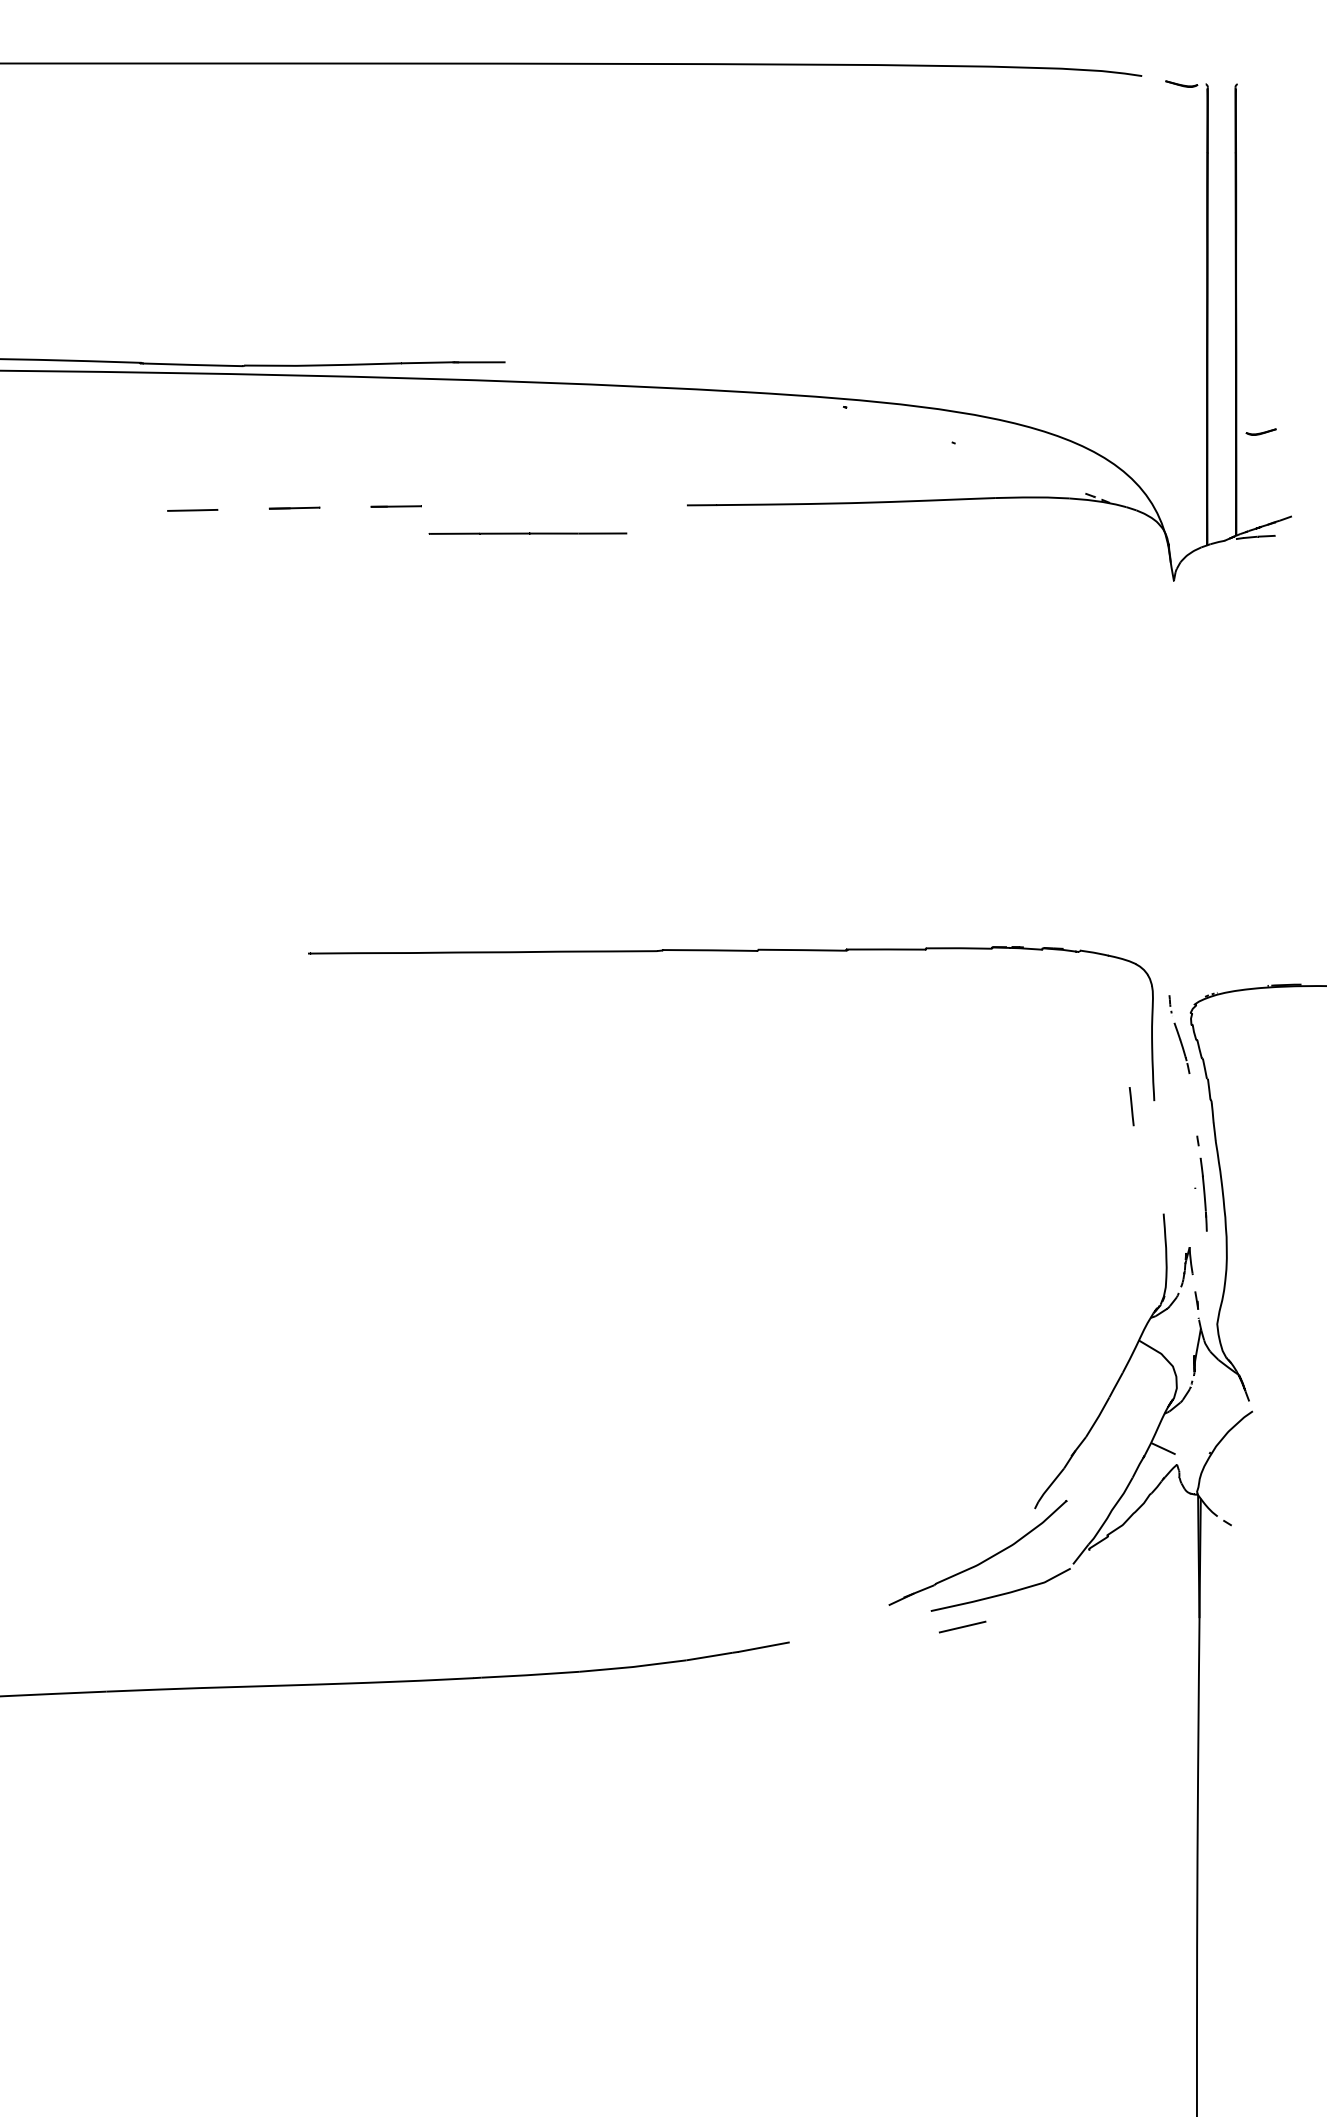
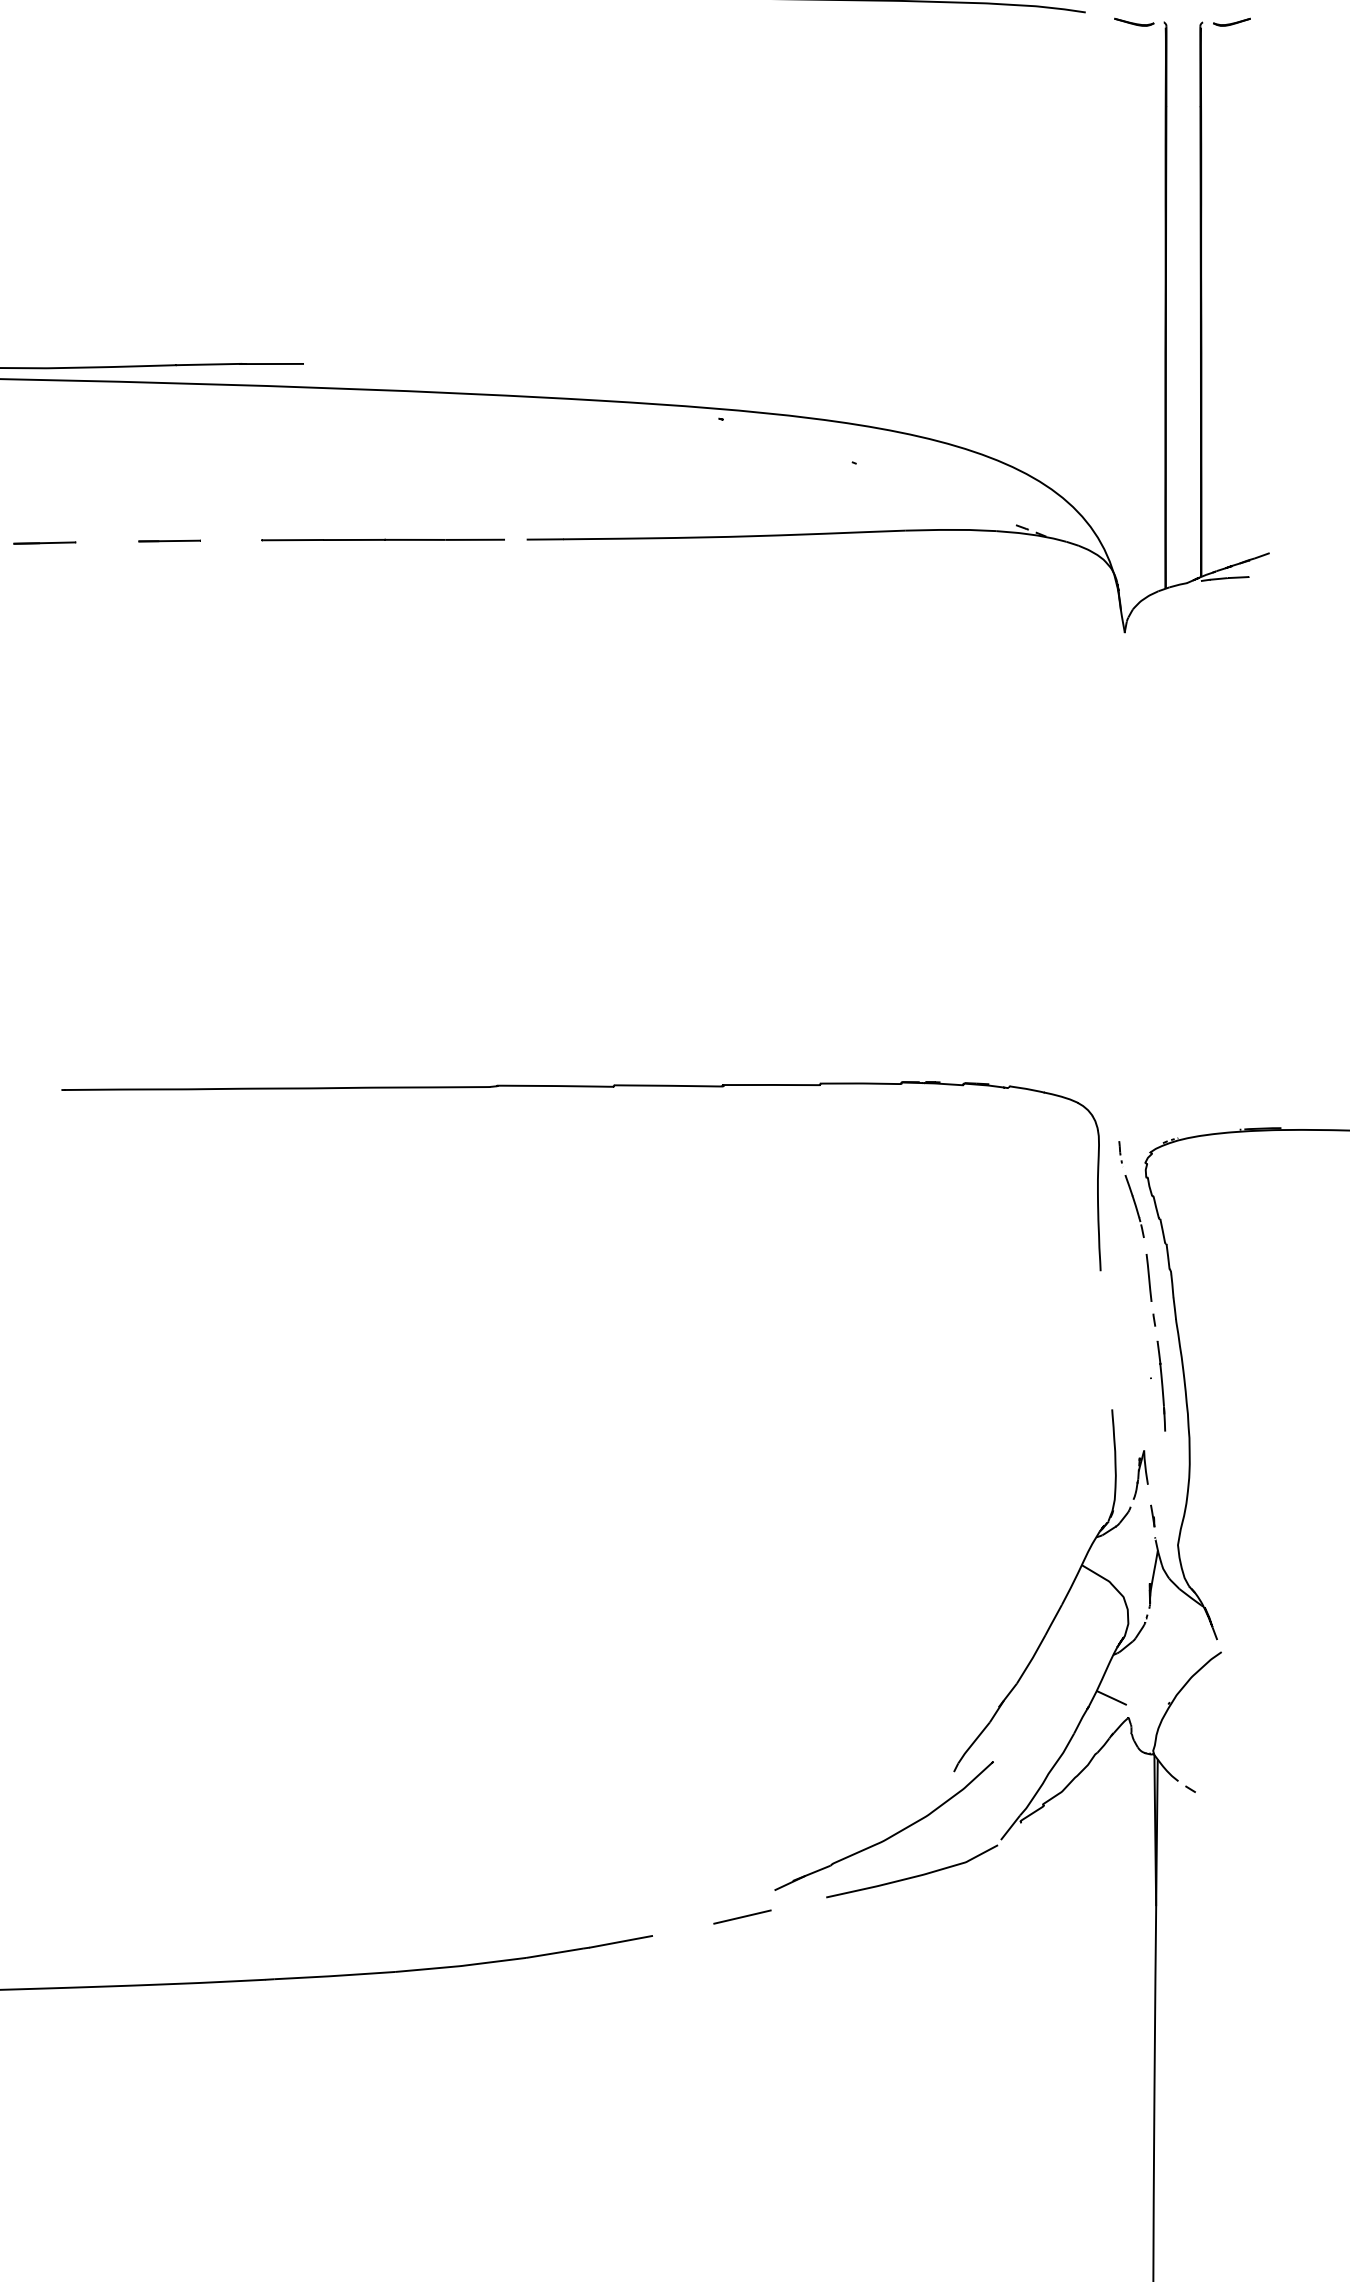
part: (1260, 431) -> (1231, 21), moved
line: (527, 533) -> (382, 539), moved
line: (1131, 1106) -> (1148, 1277), moved
line: (962, 1626) -> (742, 1916), moved

